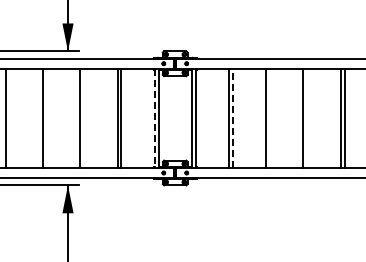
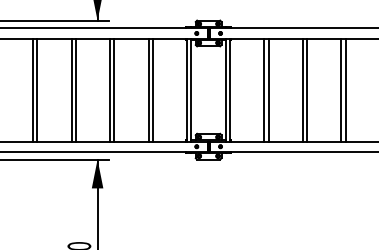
line: (9, 118) -> (36, 90), added
line: (47, 118) -> (76, 90), added
line: (84, 118) -> (114, 90), added
line: (154, 118) -> (187, 90), dashed -> solid
line: (233, 118) -> (269, 90), dashed -> solid
line: (270, 118) -> (307, 90), added
line: (307, 118) -> (345, 90), added

